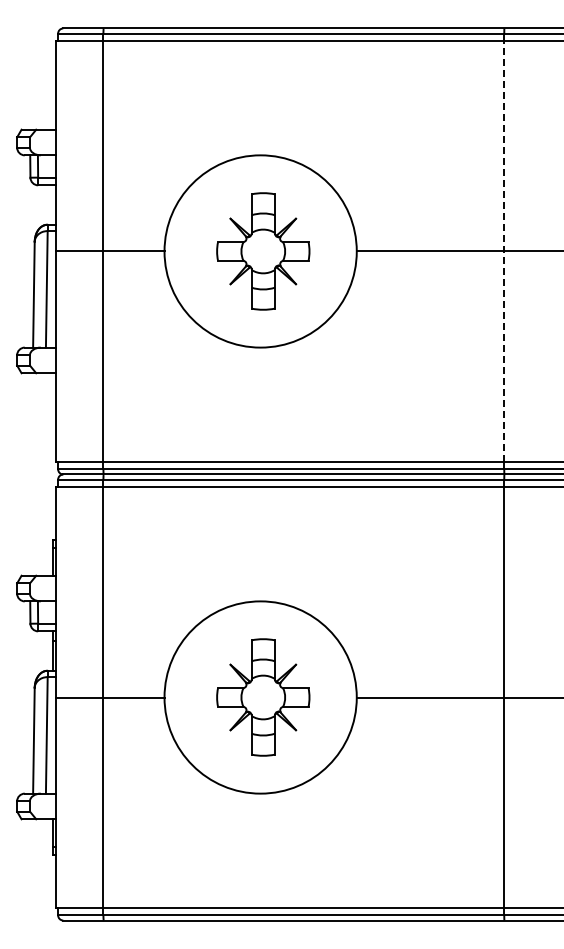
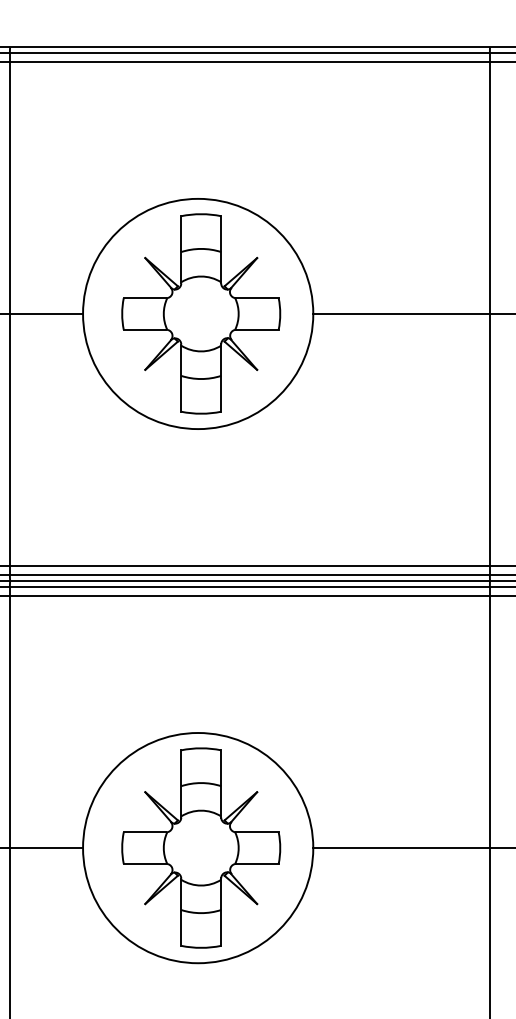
line: (504, 250) -> (490, 312), dashed -> solid
part: (263, 251) -> (201, 314), size x1.43
part: (263, 697) -> (201, 848), size x1.43

